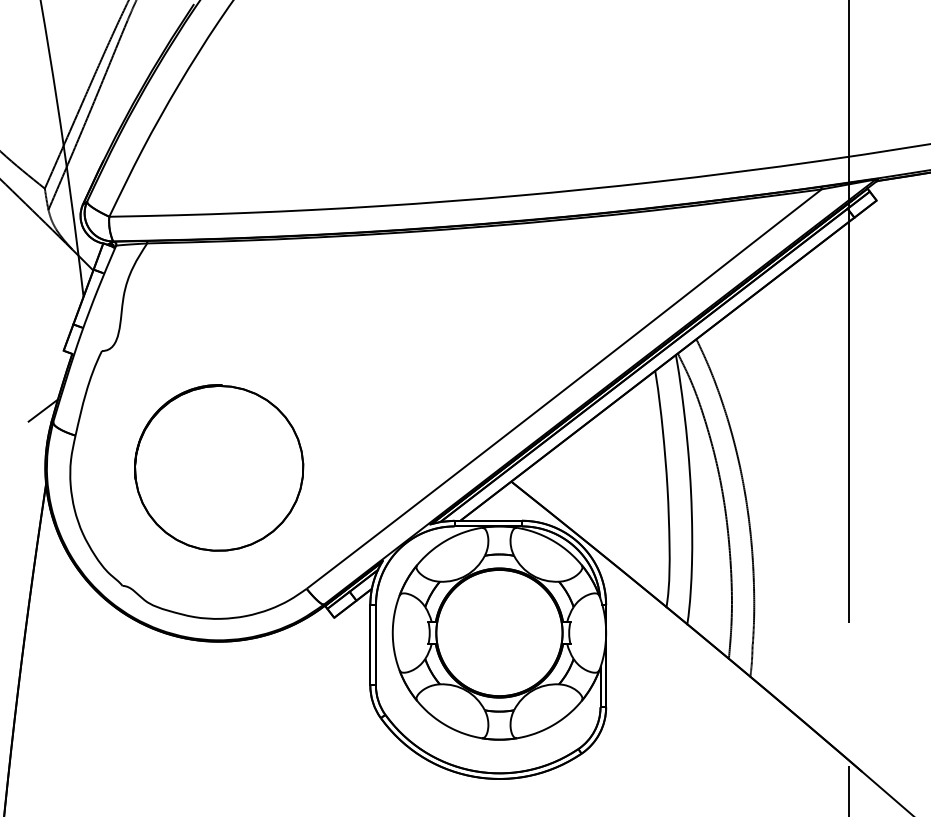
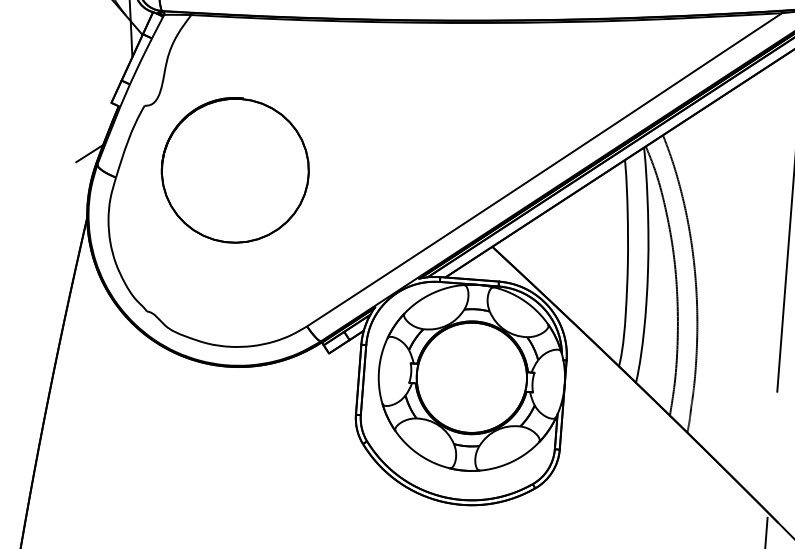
part: (219, 467) -> (235, 170), moved

